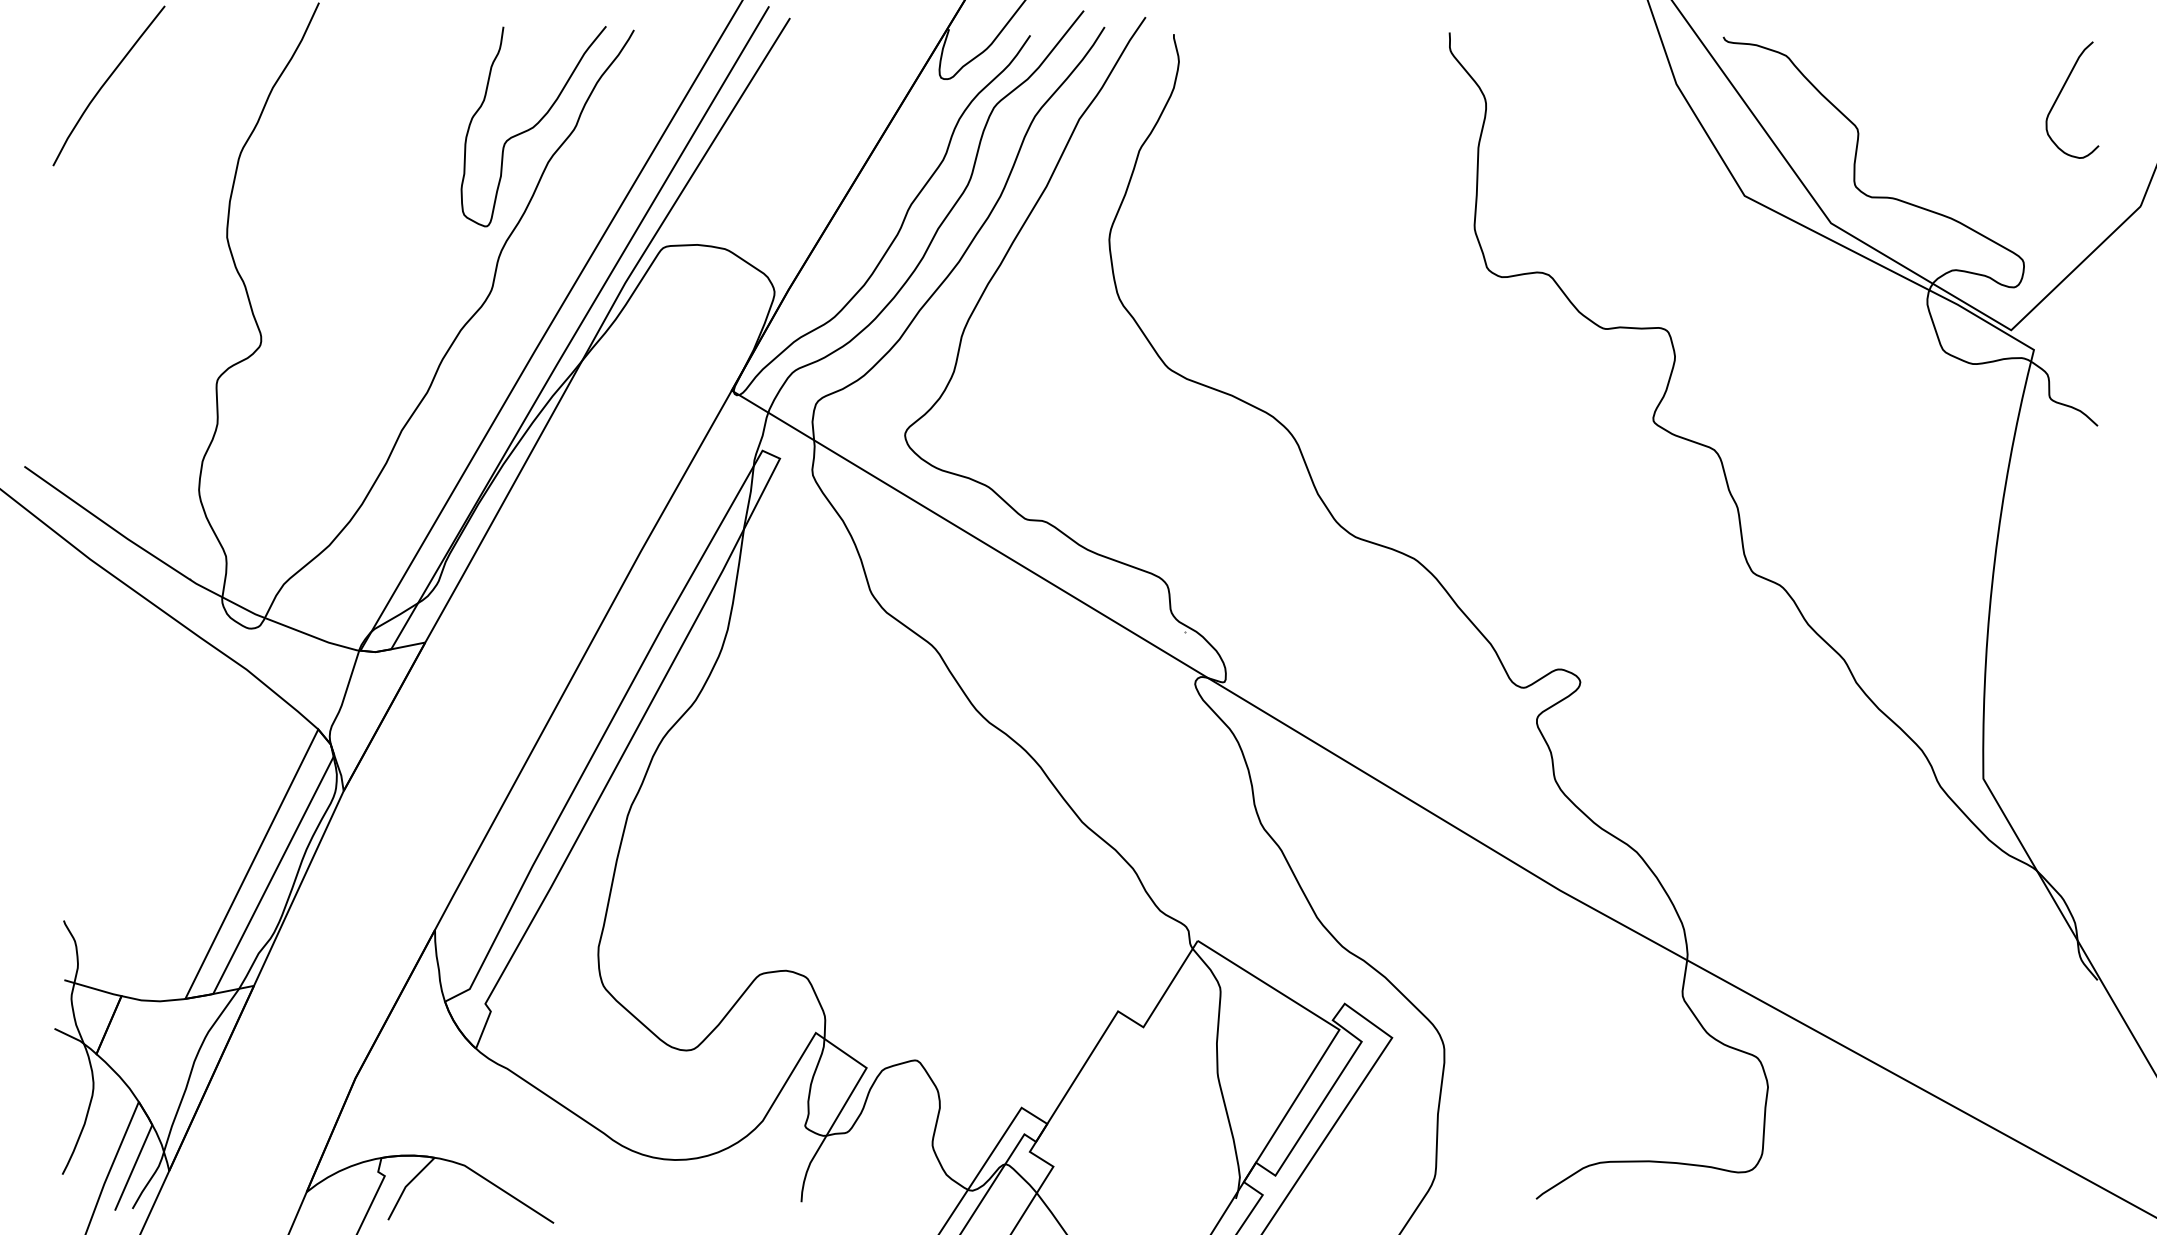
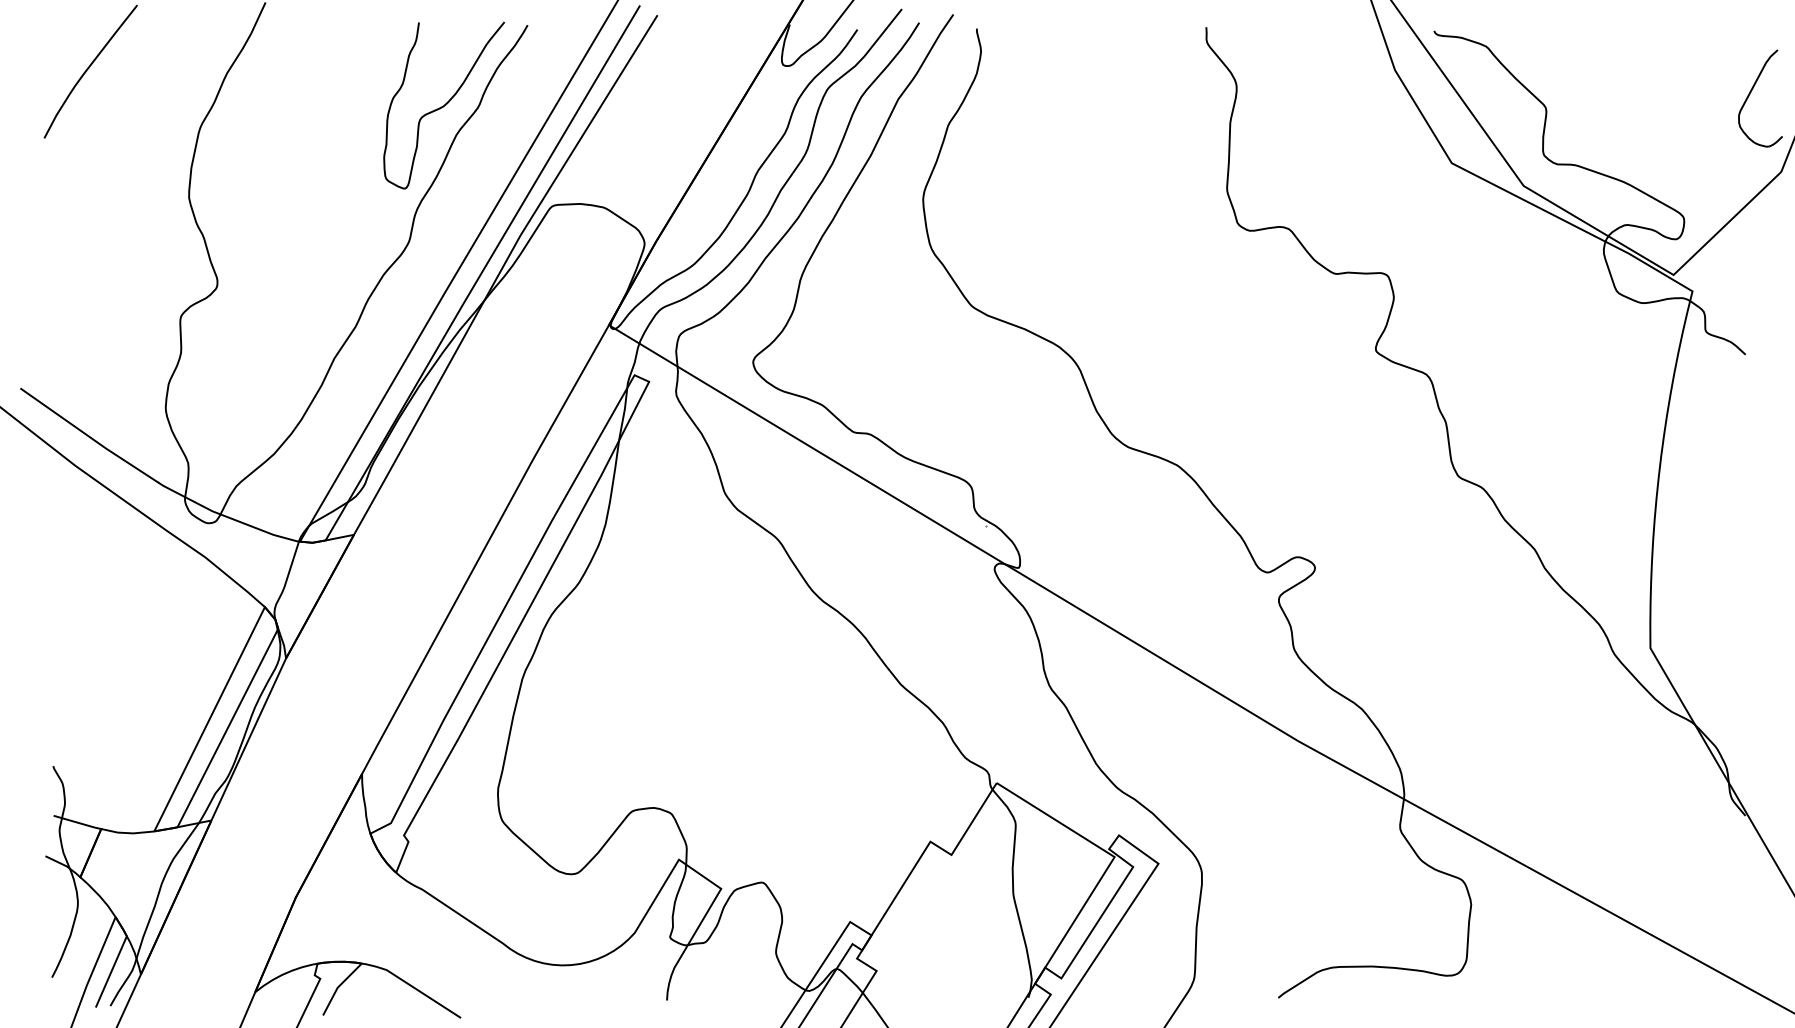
curve: (2060, 95) -> (1750, 94), moved

